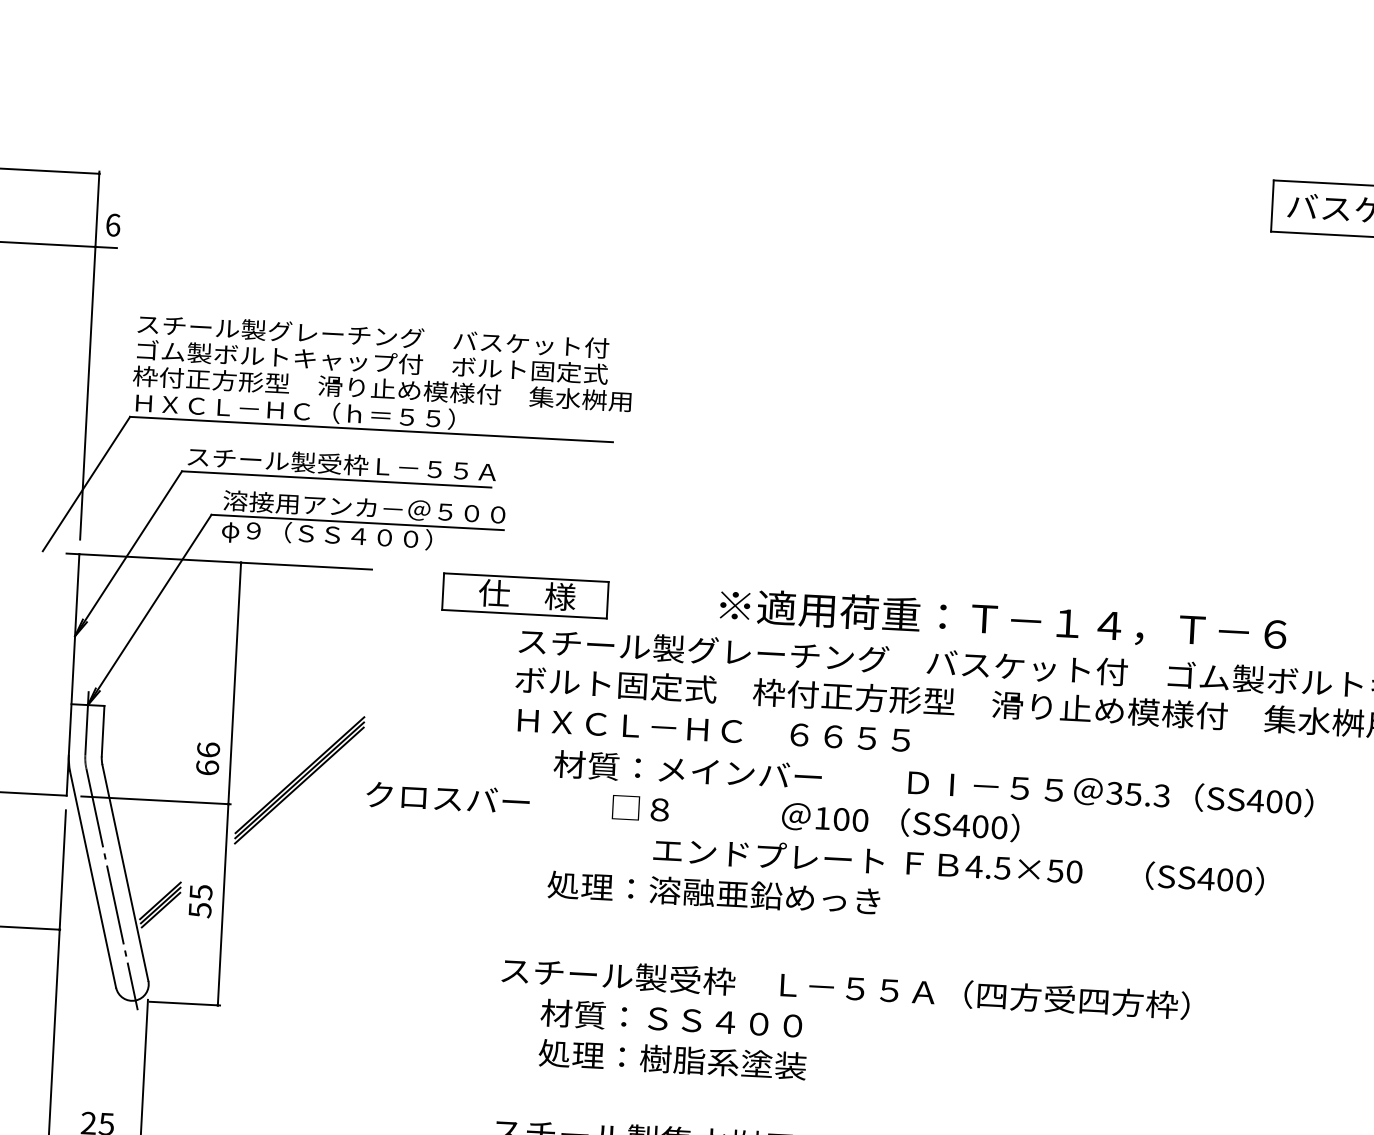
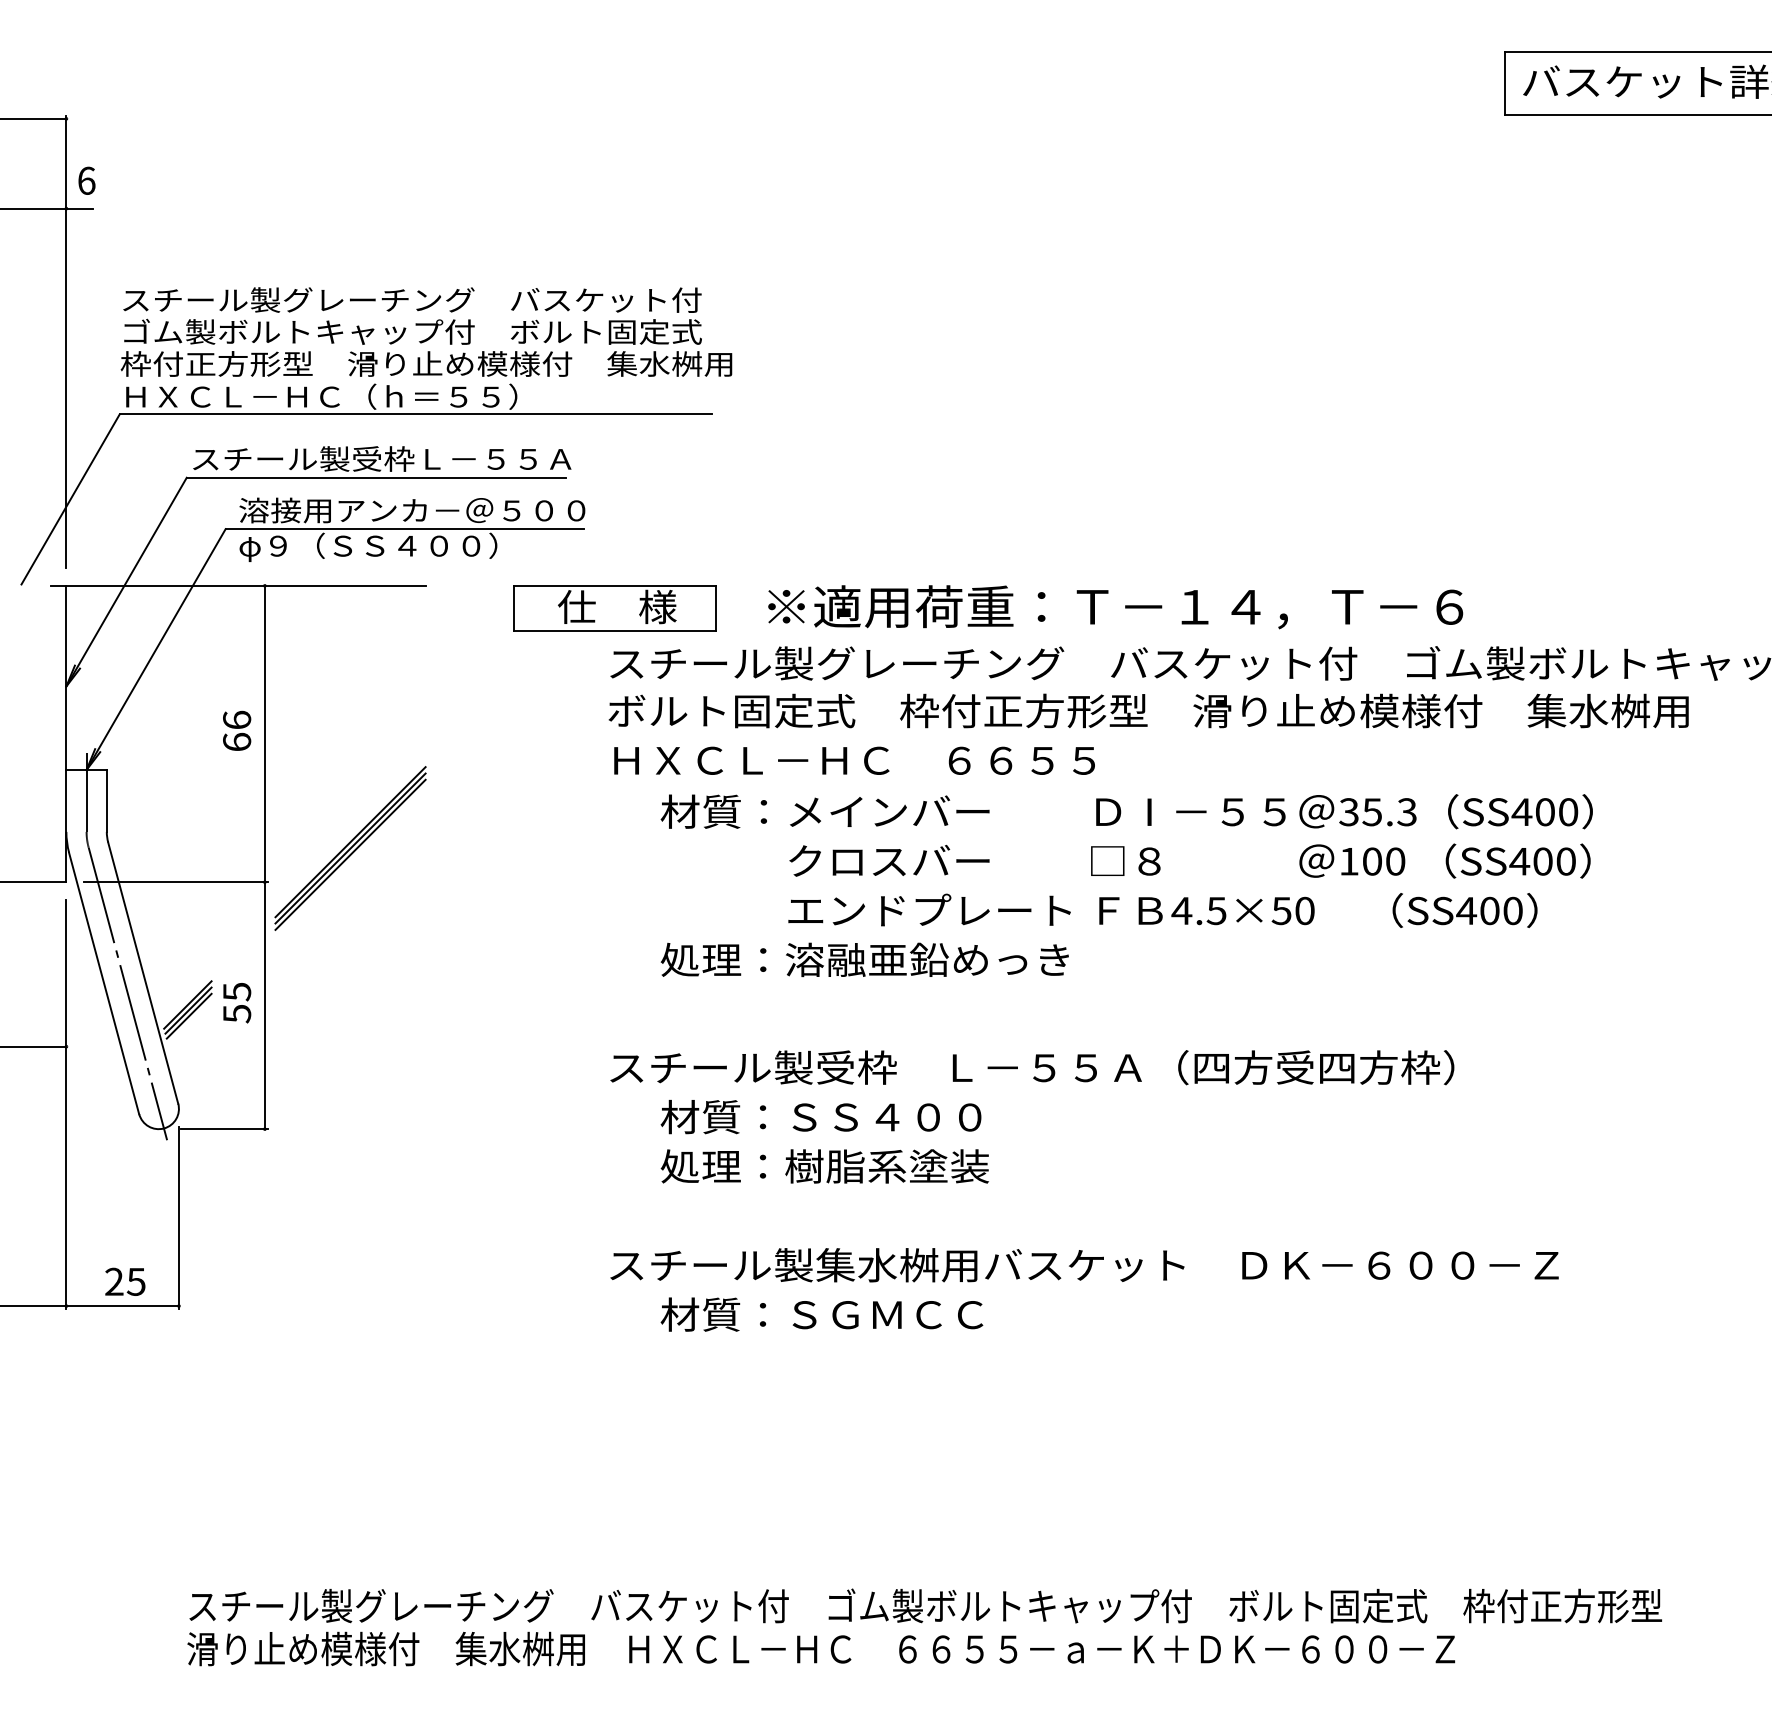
text: (1003, 620) -> (1115, 607), moved
text: (208, 758) -> (237, 730), moved
text: (692, 810) -> (1189, 860), moved

